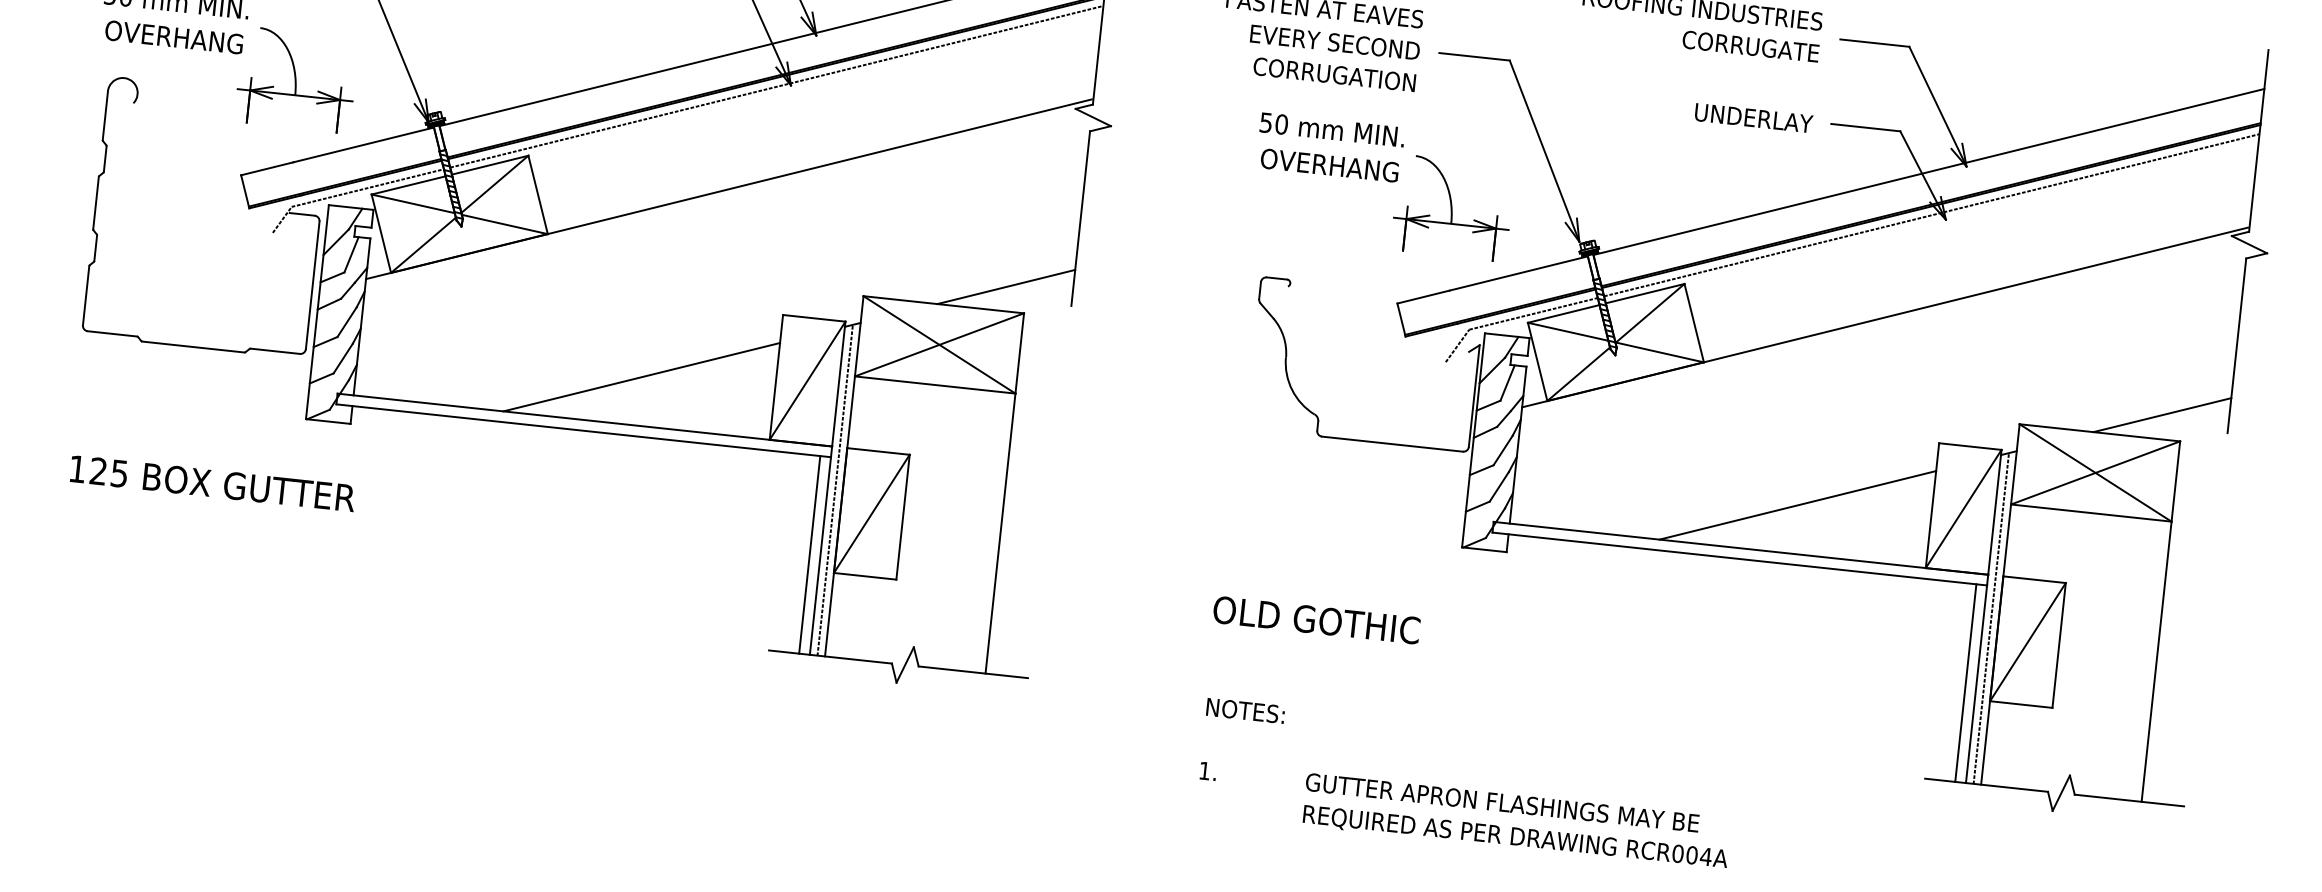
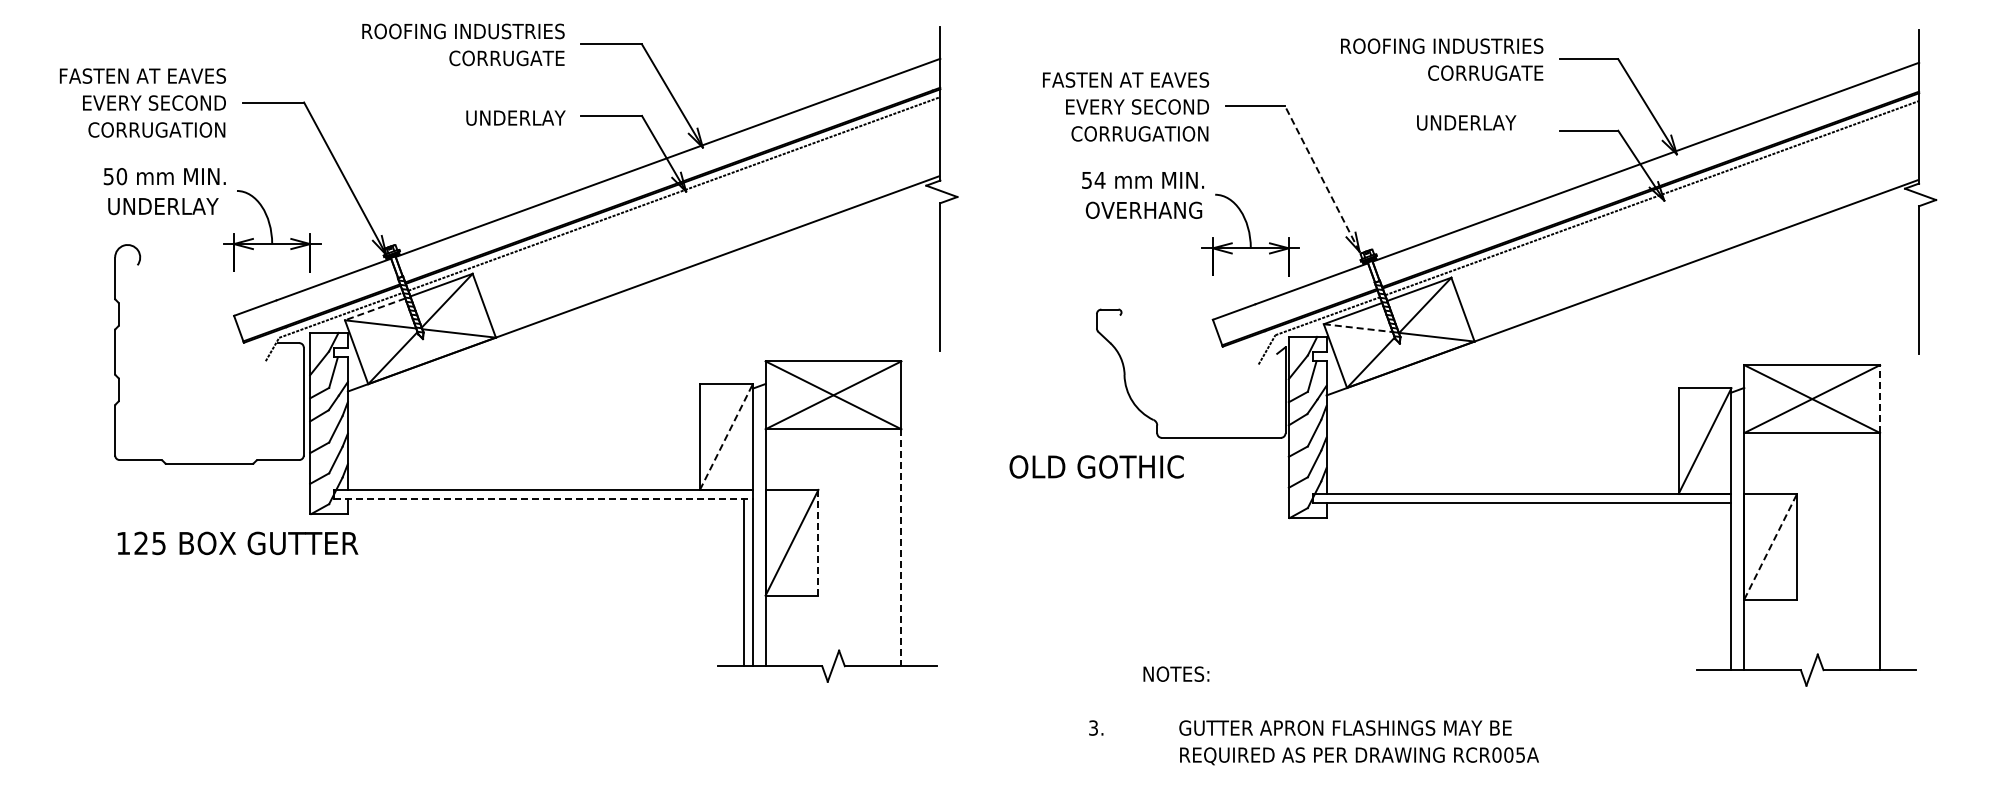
text: (173, 37) -> (165, 206), OVERHANG -> UNDERLAY
text: (1753, 117) -> (1466, 122), moved
text: (1281, 123) -> (1099, 179), 50 -> 54
line: (1544, 151) -> (1322, 179), solid -> dashed
line: (407, 185) -> (374, 309), solid -> dashed
line: (1006, 286) -> (884, 340), removed
line: (1568, 332) -> (1358, 328), solid -> dashed
line: (640, 376) -> (586, 448), removed
line: (807, 380) -> (726, 436), solid -> dashed
line: (2161, 414) -> (1862, 344), removed
line: (584, 431) -> (544, 499), solid -> dashed
line: (2176, 482) -> (1880, 399), solid -> dashed
text: (212, 483) -> (237, 543), moved
line: (835, 490) -> (759, 526), removed
line: (1797, 504) -> (1565, 452), removed
line: (903, 516) -> (818, 542), solid -> dashed
line: (1000, 534) -> (901, 548), solid -> dashed
line: (1990, 618) -> (1737, 530), removed
text: (1316, 619) -> (1096, 466), moved
line: (2027, 641) -> (1770, 546), solid -> dashed
line: (1965, 683) -> (1722, 586), removed
text: (1245, 710) -> (1176, 673), moved
text: (1204, 770) -> (1093, 727), 1. -> 3.
text: (1705, 856) -> (1520, 754), RCR004A -> RCR005A

